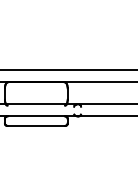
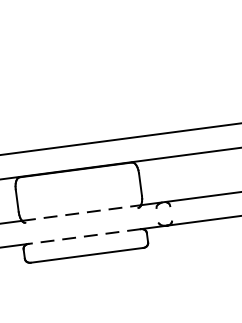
line: (36, 104) -> (81, 213), solid -> dashed
line: (36, 116) -> (85, 236), solid -> dashed

